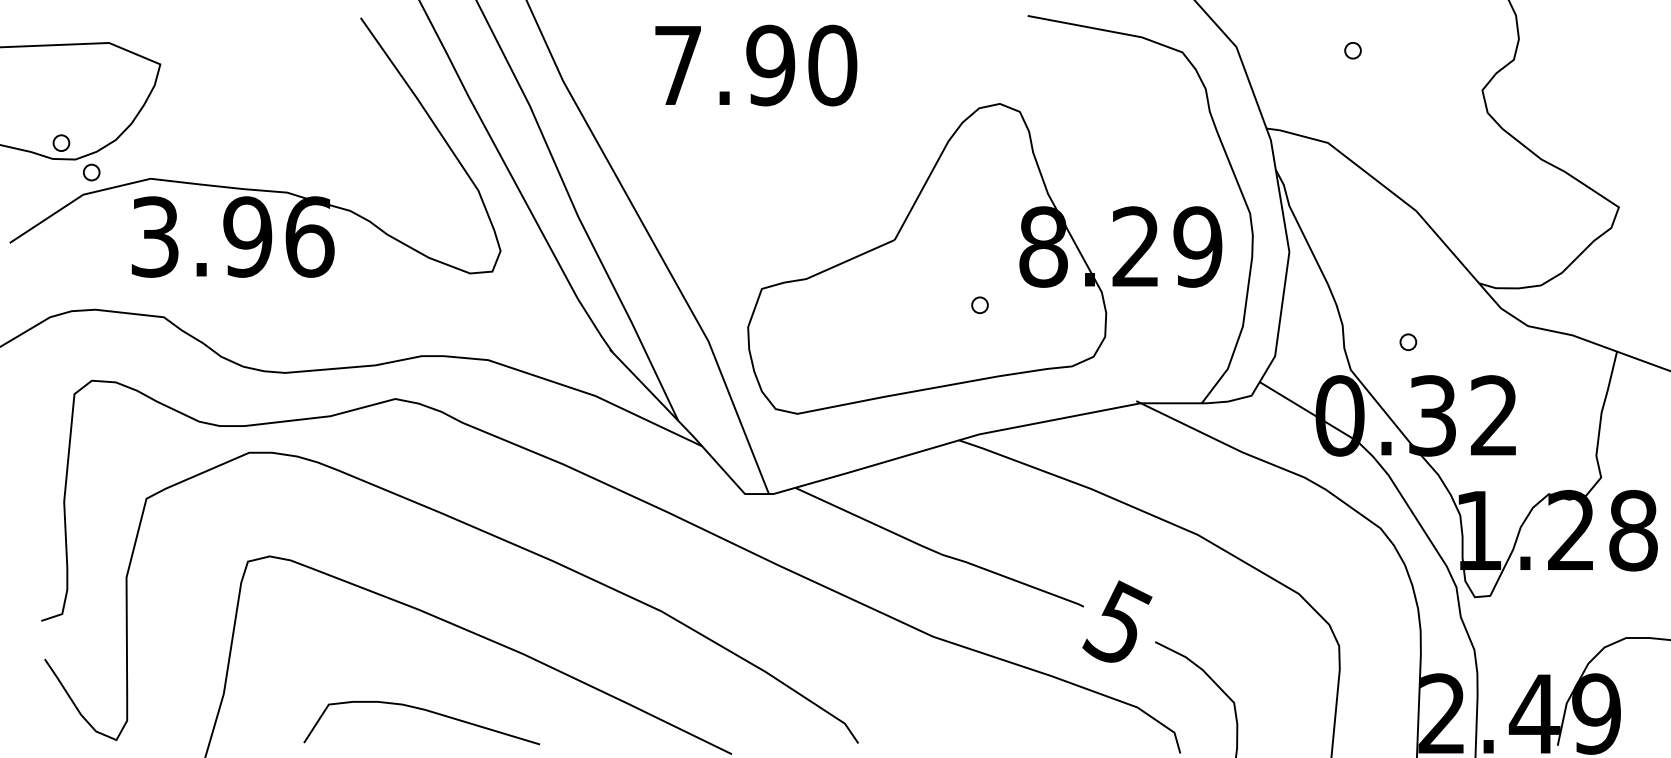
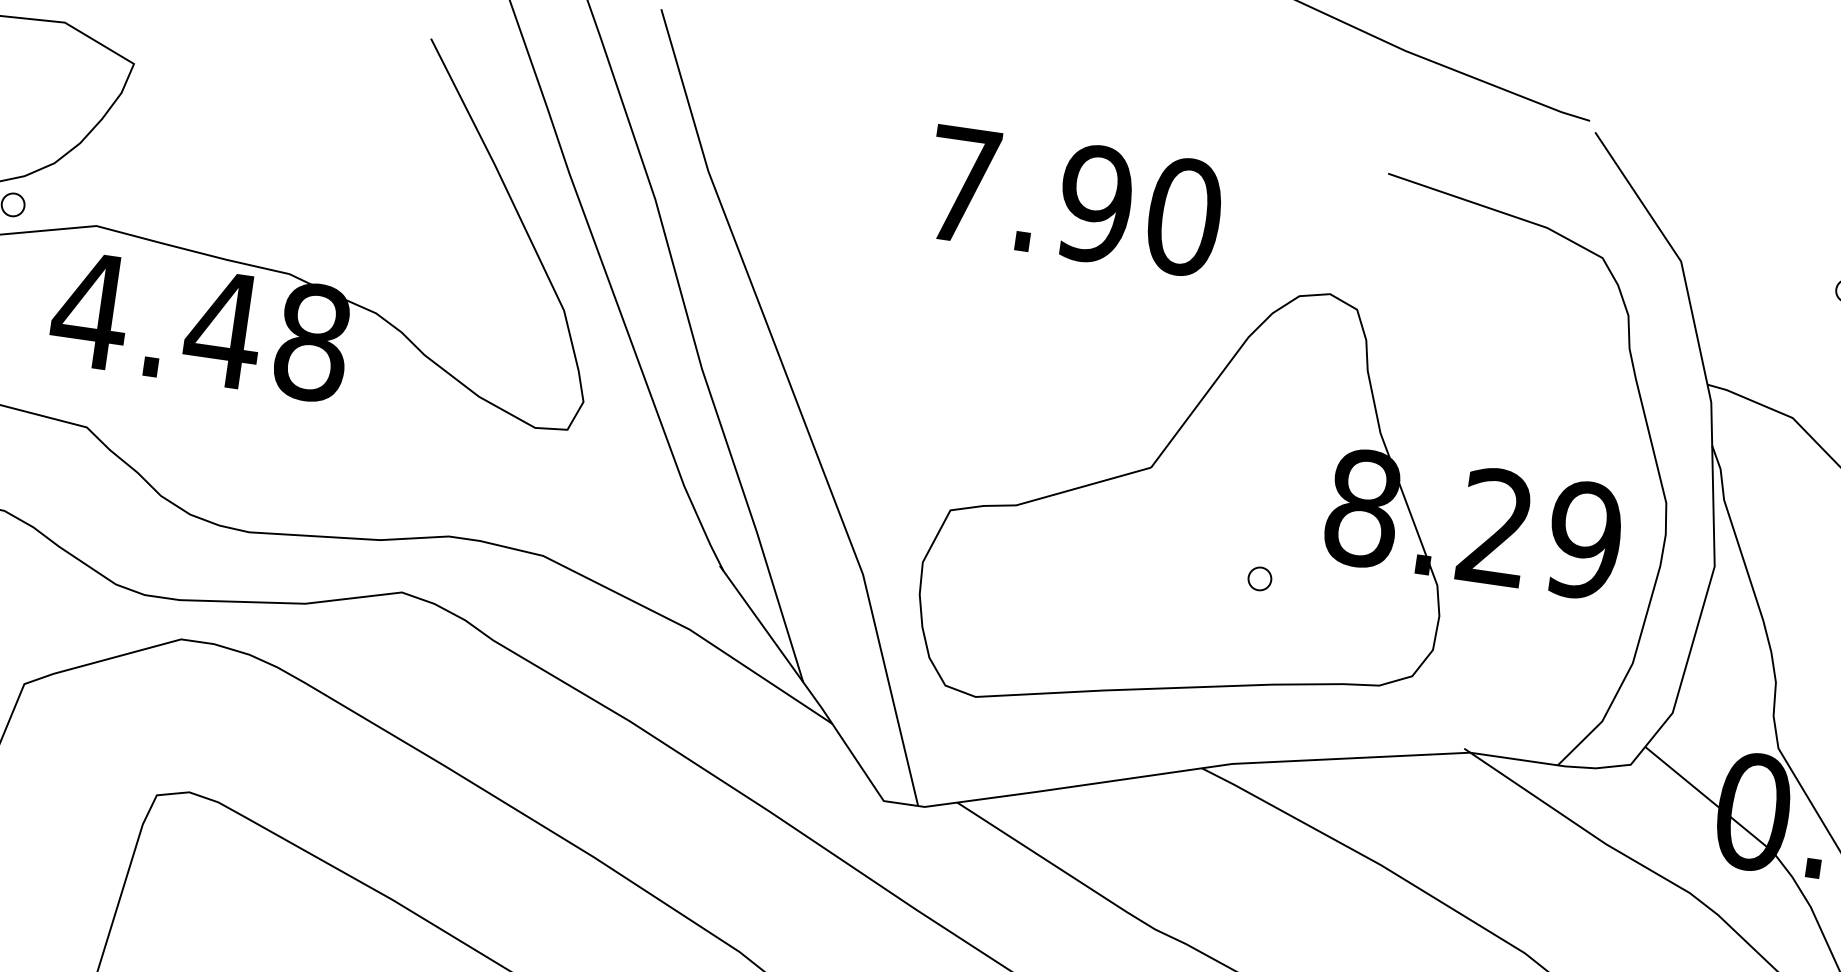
text: (756, 65) -> (1074, 201), moved
text: (231, 236) -> (200, 325), 3.96 -> 4.48

